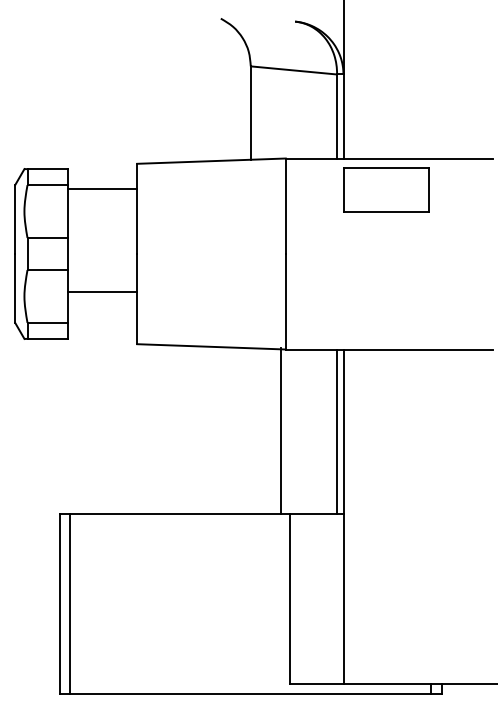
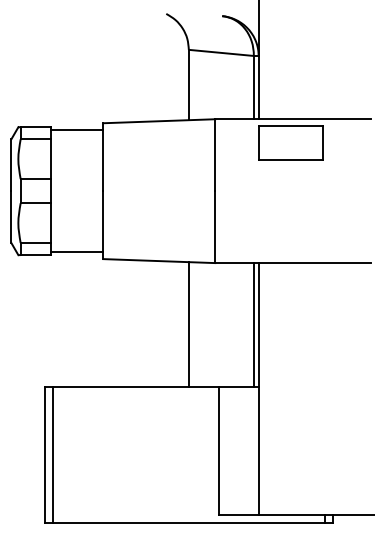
line: (102, 189) -> (77, 130), moved
line: (102, 291) -> (77, 251), moved
line: (280, 431) -> (188, 324), moved

